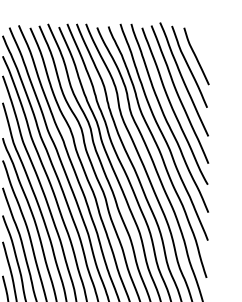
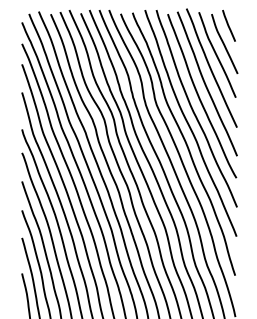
line: (200, 38) -> (228, 25), added

